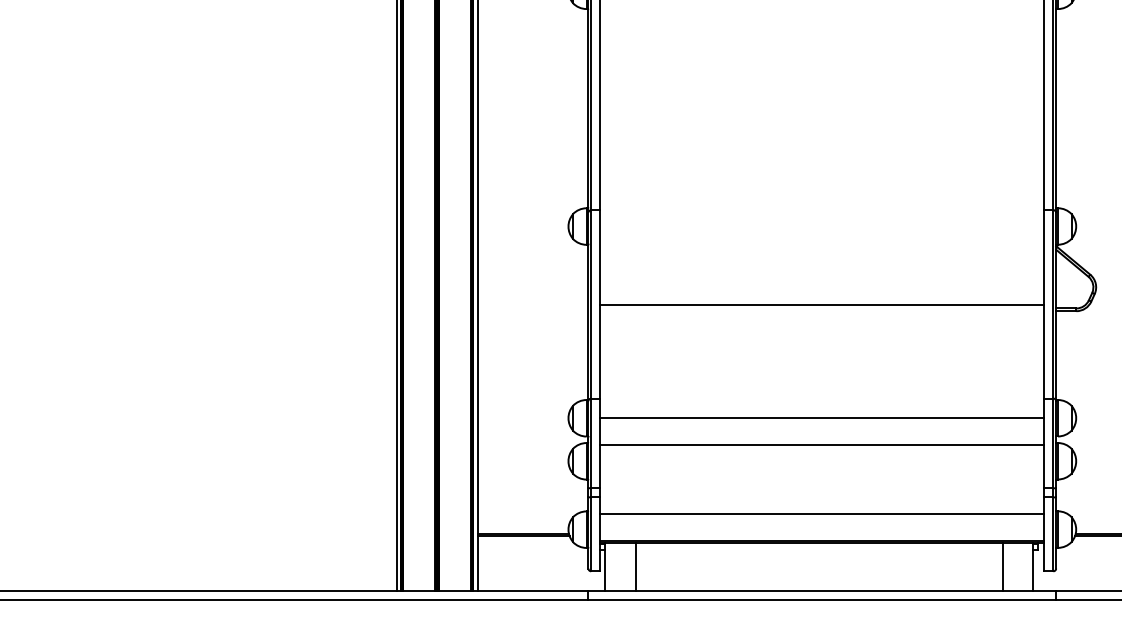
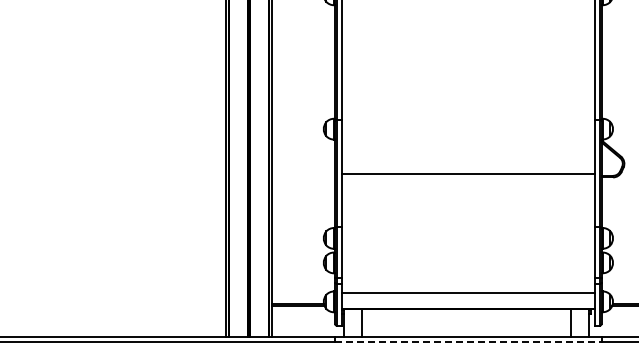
line: (820, 418) -> (467, 238), removed
line: (820, 444) -> (467, 253), removed
line: (822, 600) -> (468, 342), solid -> dashed

